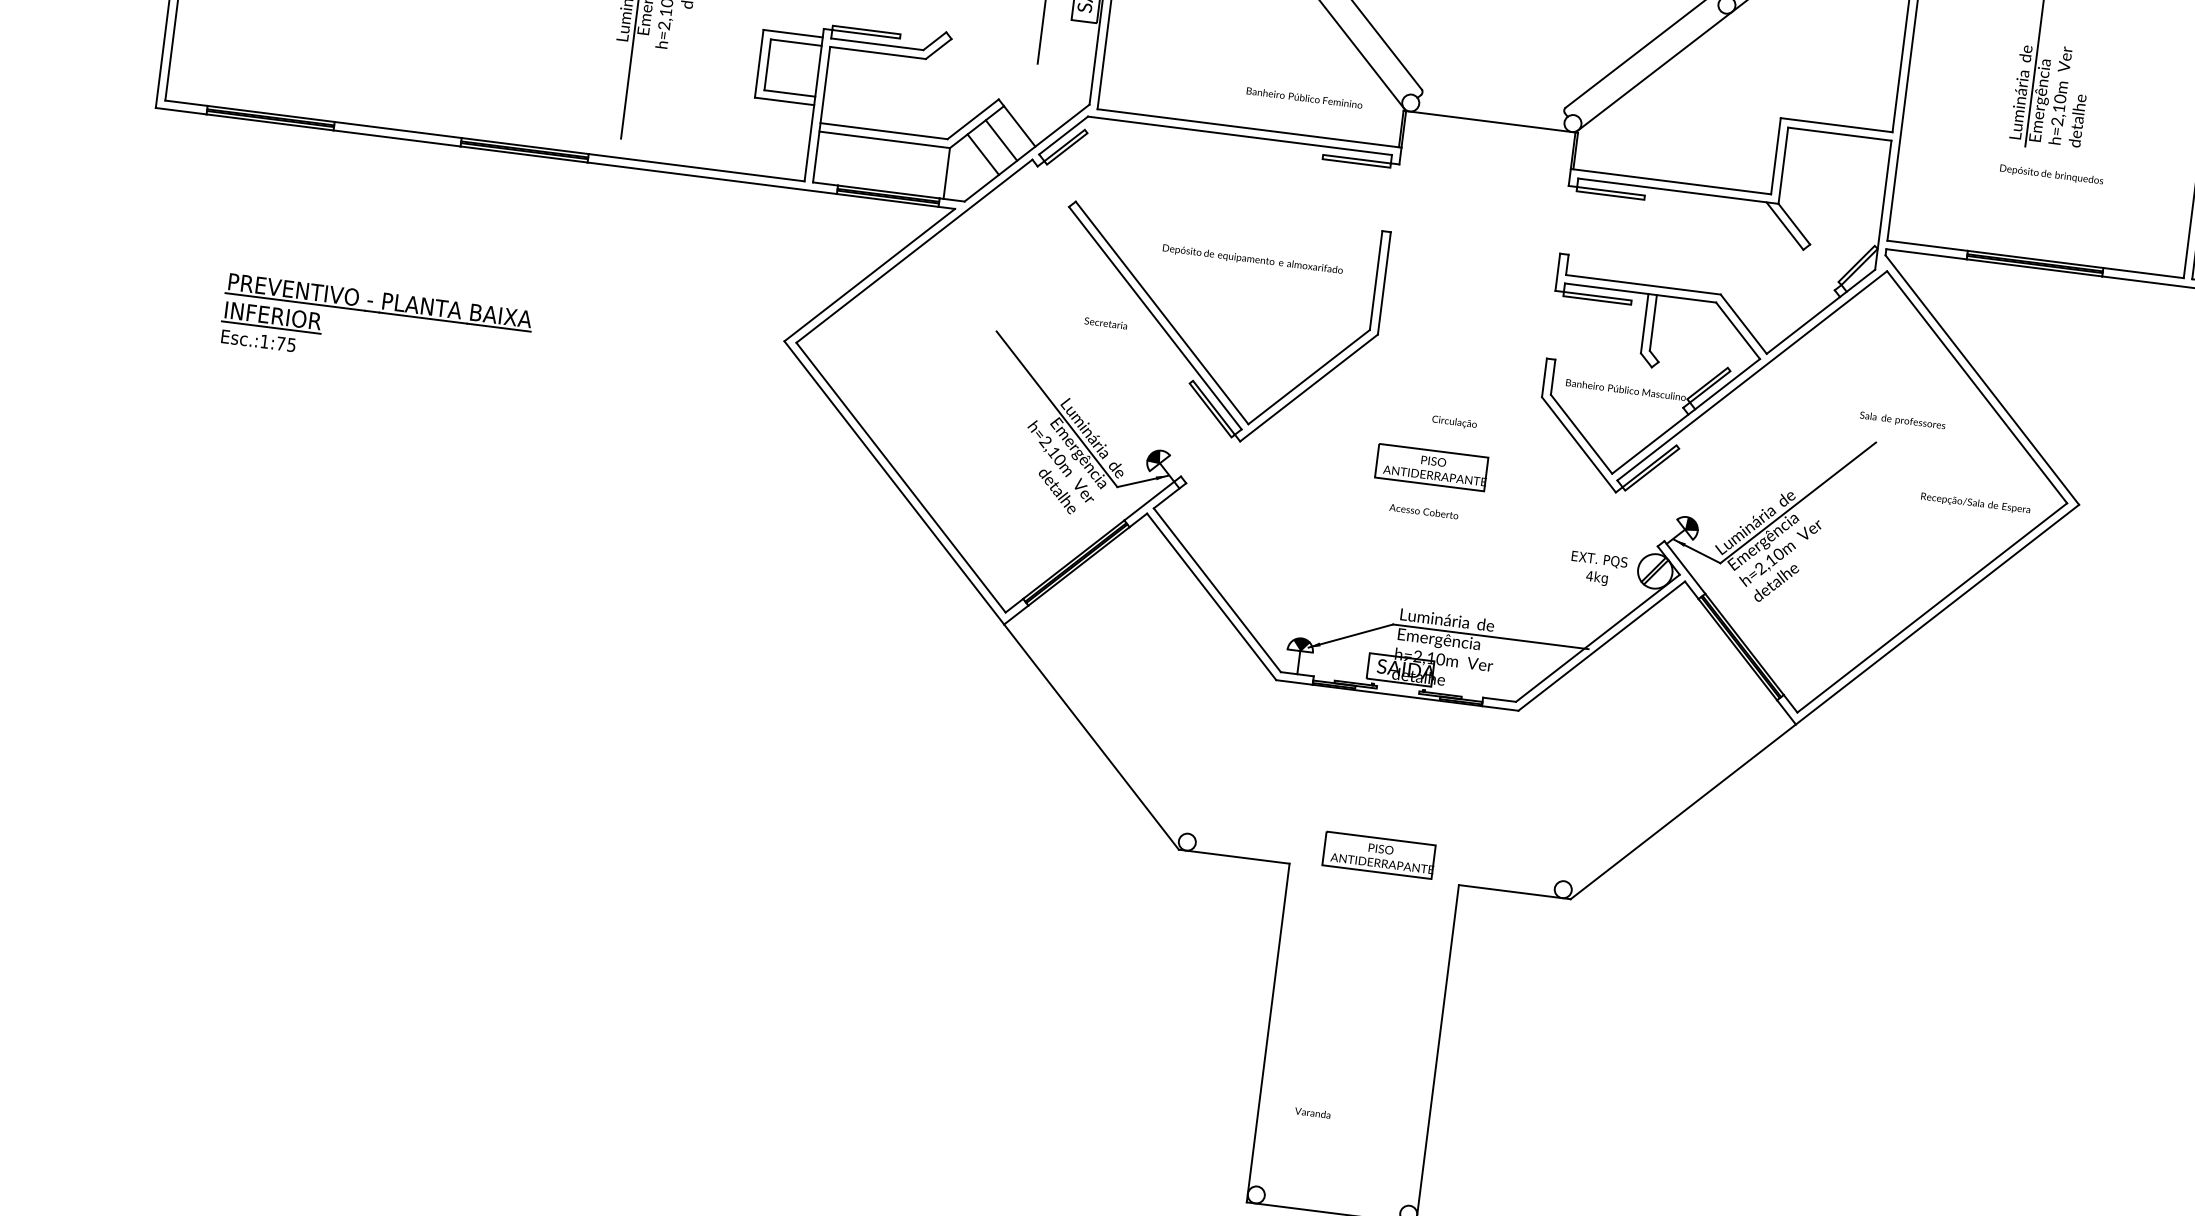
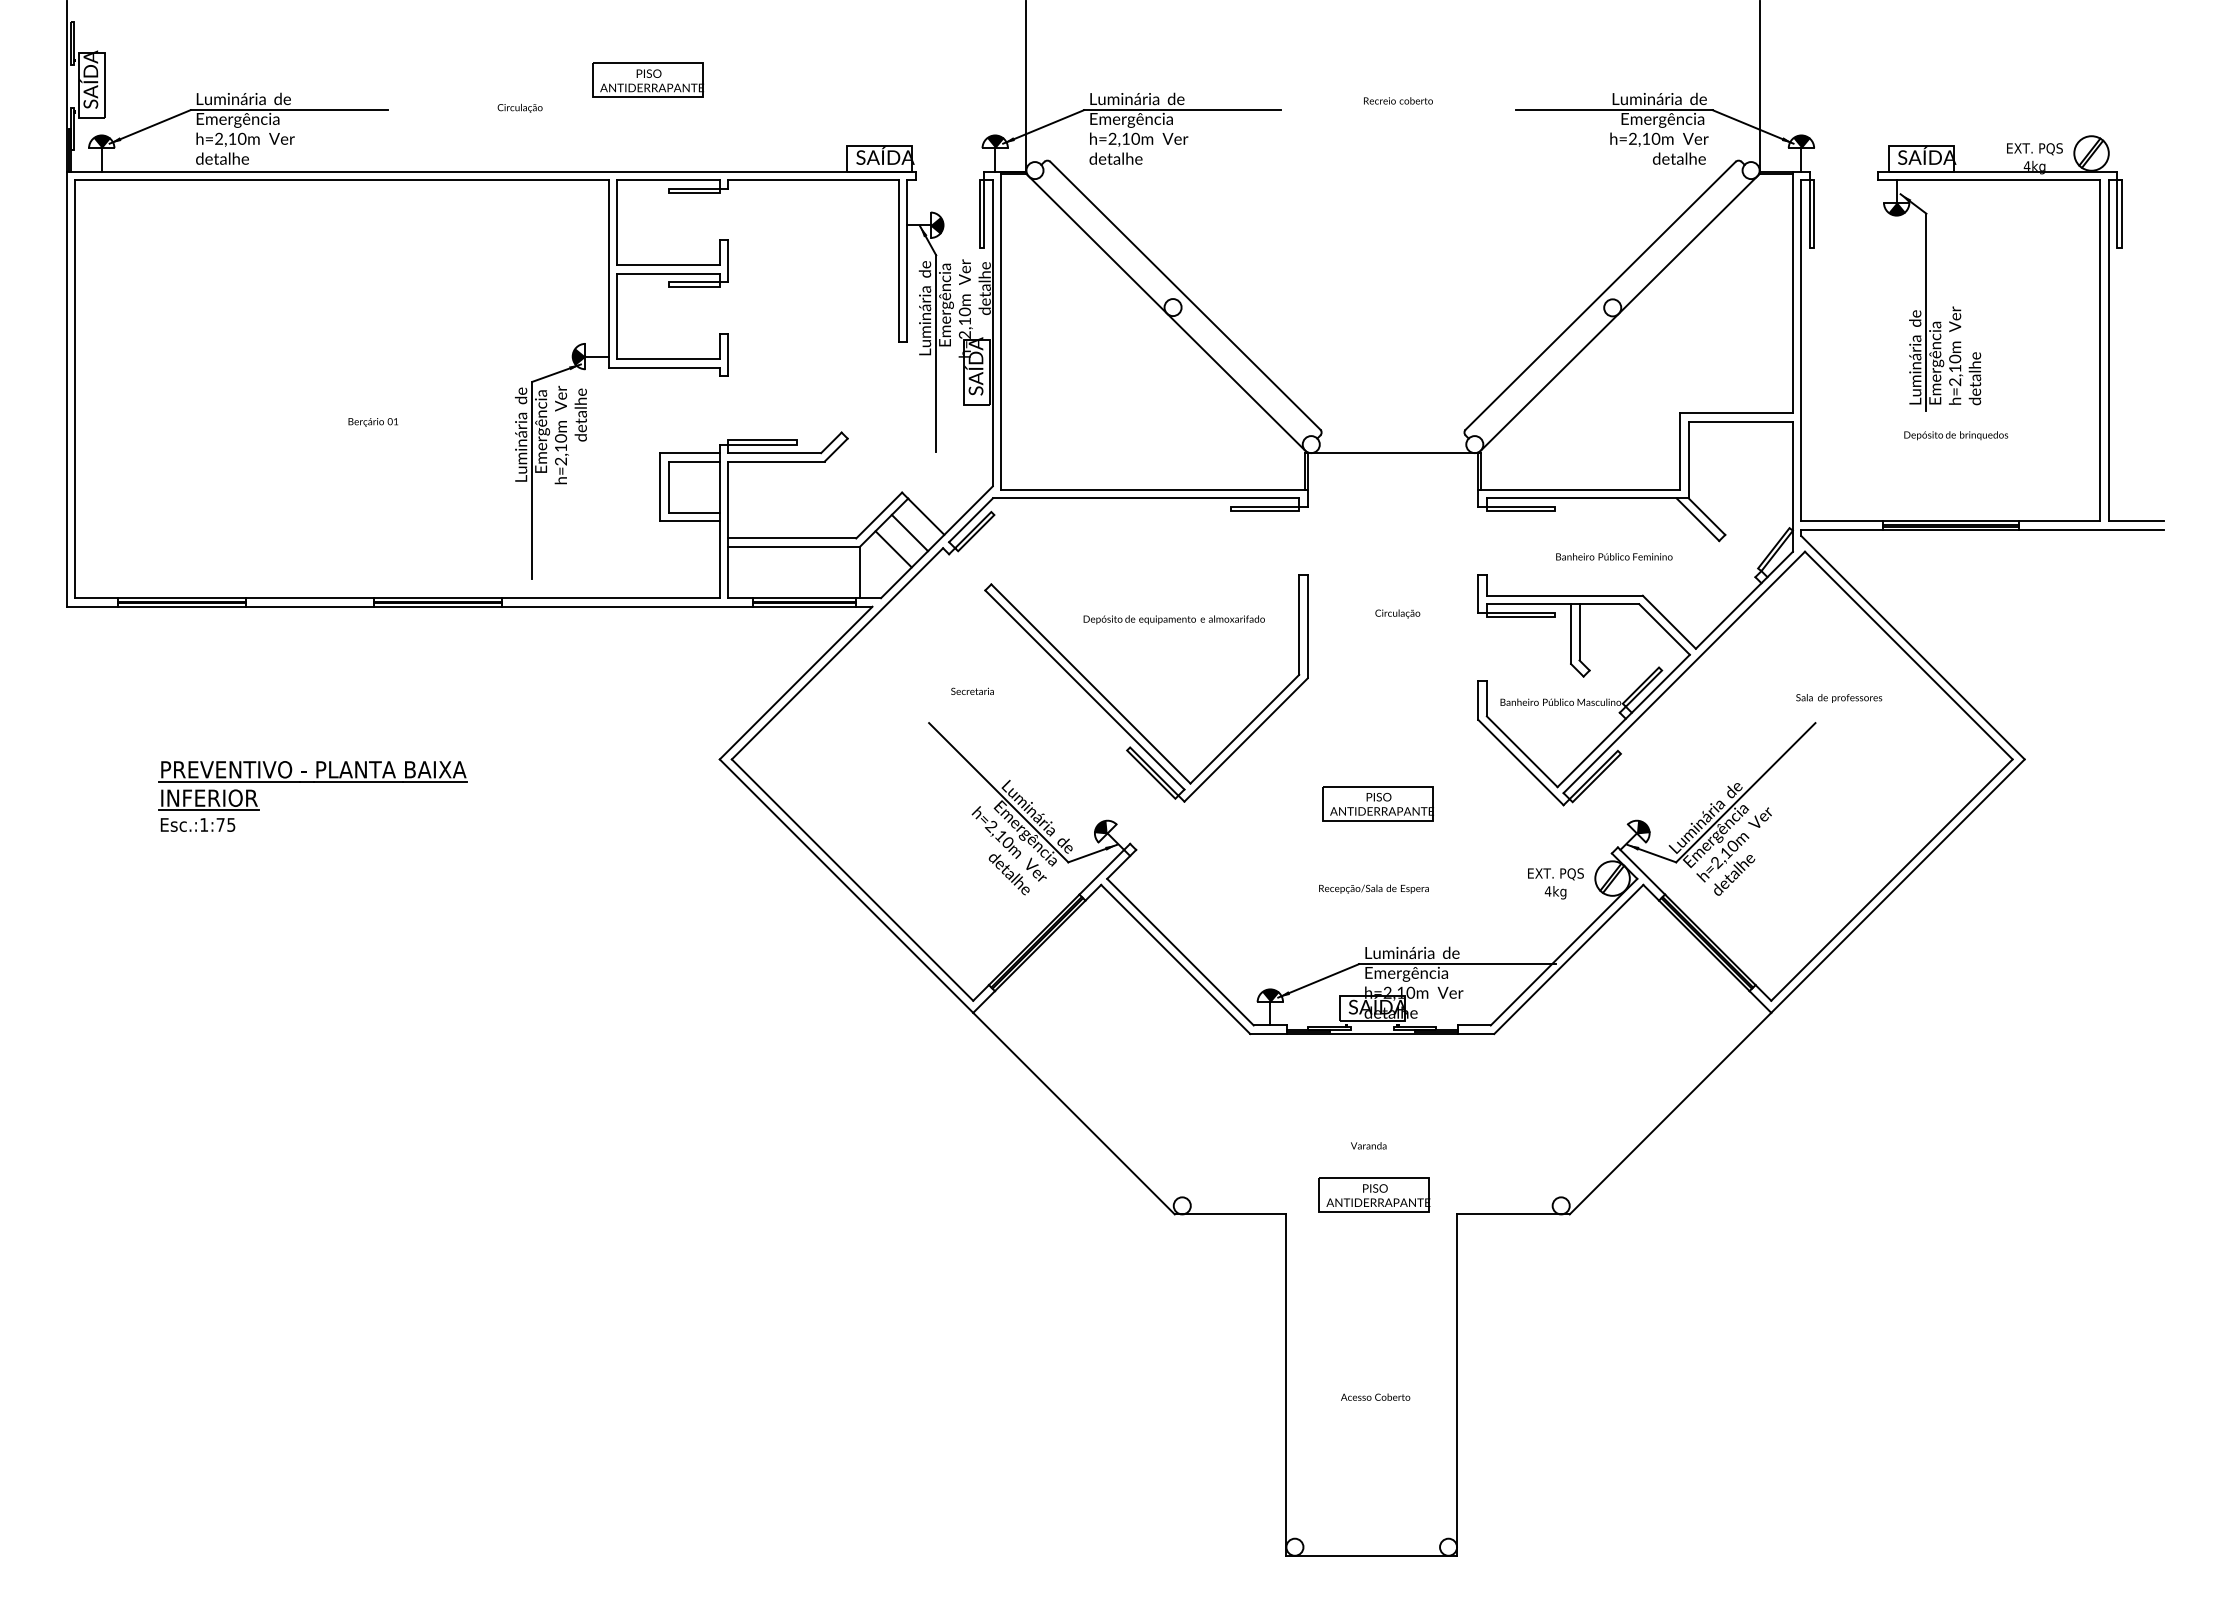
text: (1304, 97) -> (1614, 556), moved
text: (1106, 322) -> (972, 690), moved
text: (1454, 421) -> (1397, 613), moved
text: (1975, 502) -> (1373, 888), moved
text: (1423, 510) -> (1375, 1396), moved
text: (1312, 1112) -> (1368, 1145), moved

